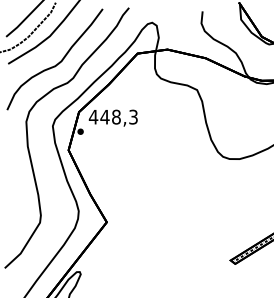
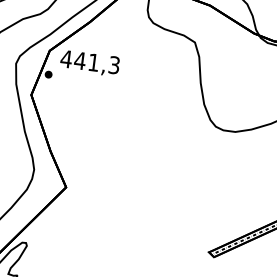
text: (116, 116) -> (94, 61), 448,3 -> 441,3

